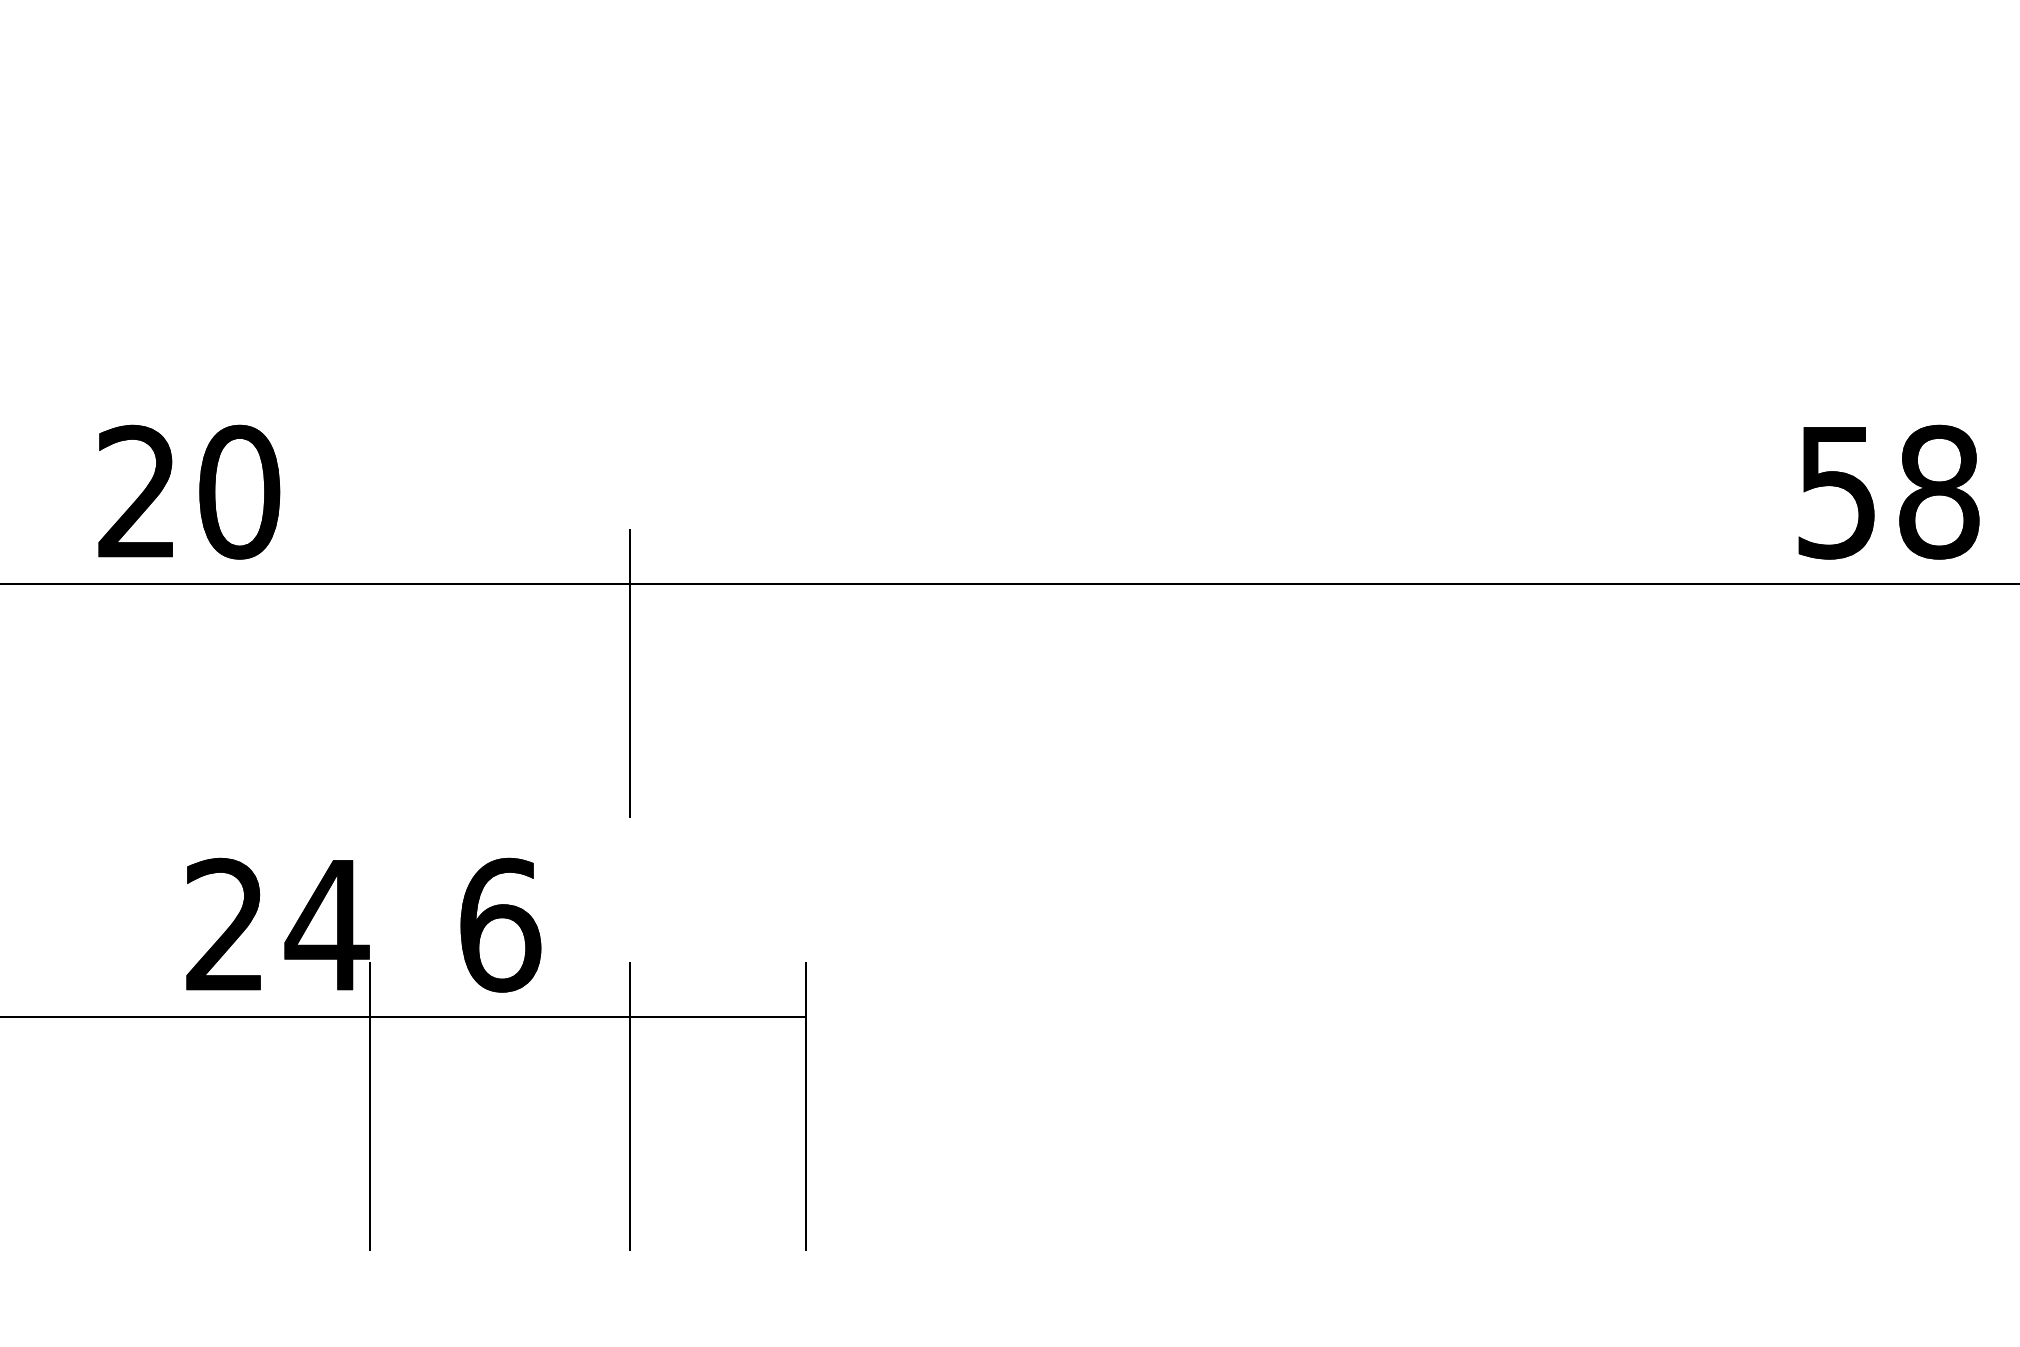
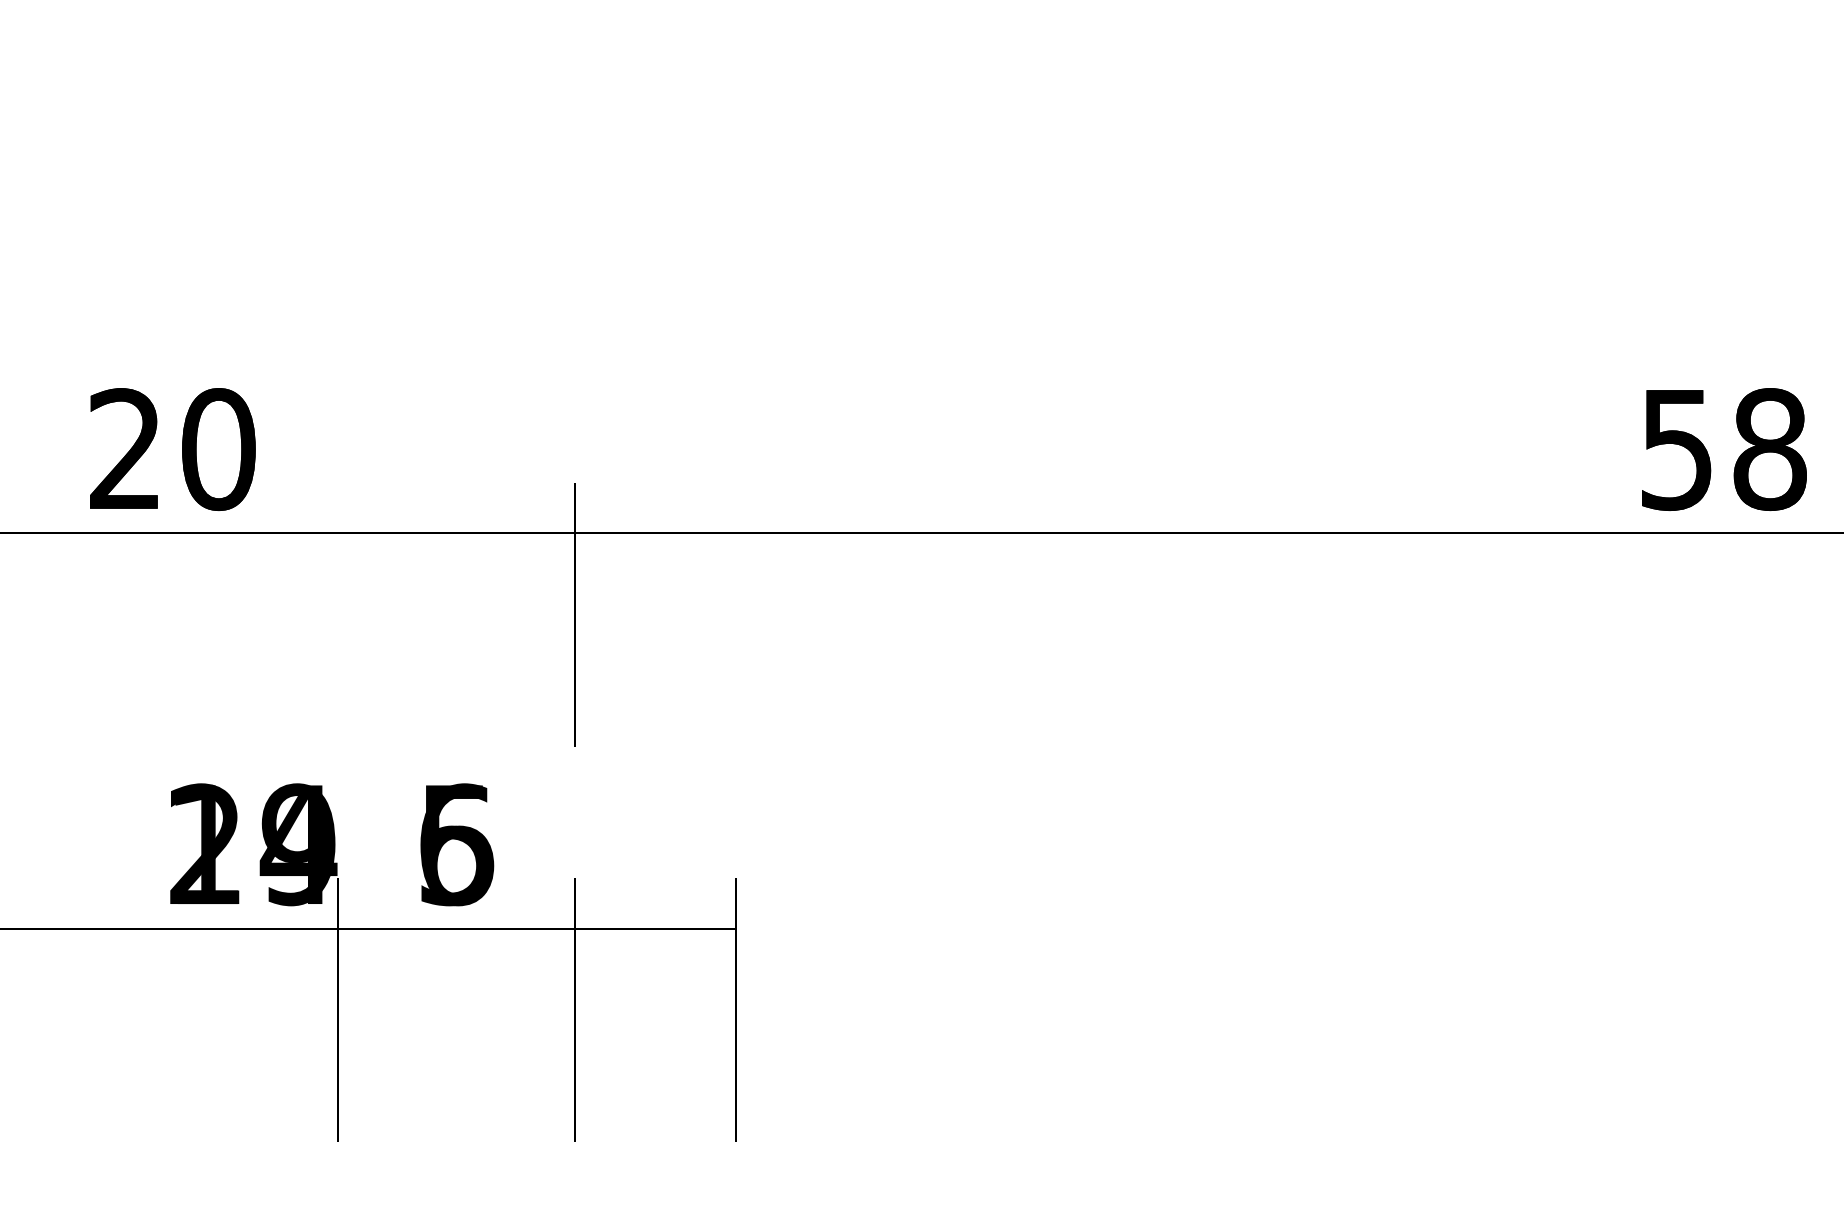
text: (277, 924) -> (253, 844), 24 -> 19
text: (501, 924) -> (457, 844), 6 -> 5

